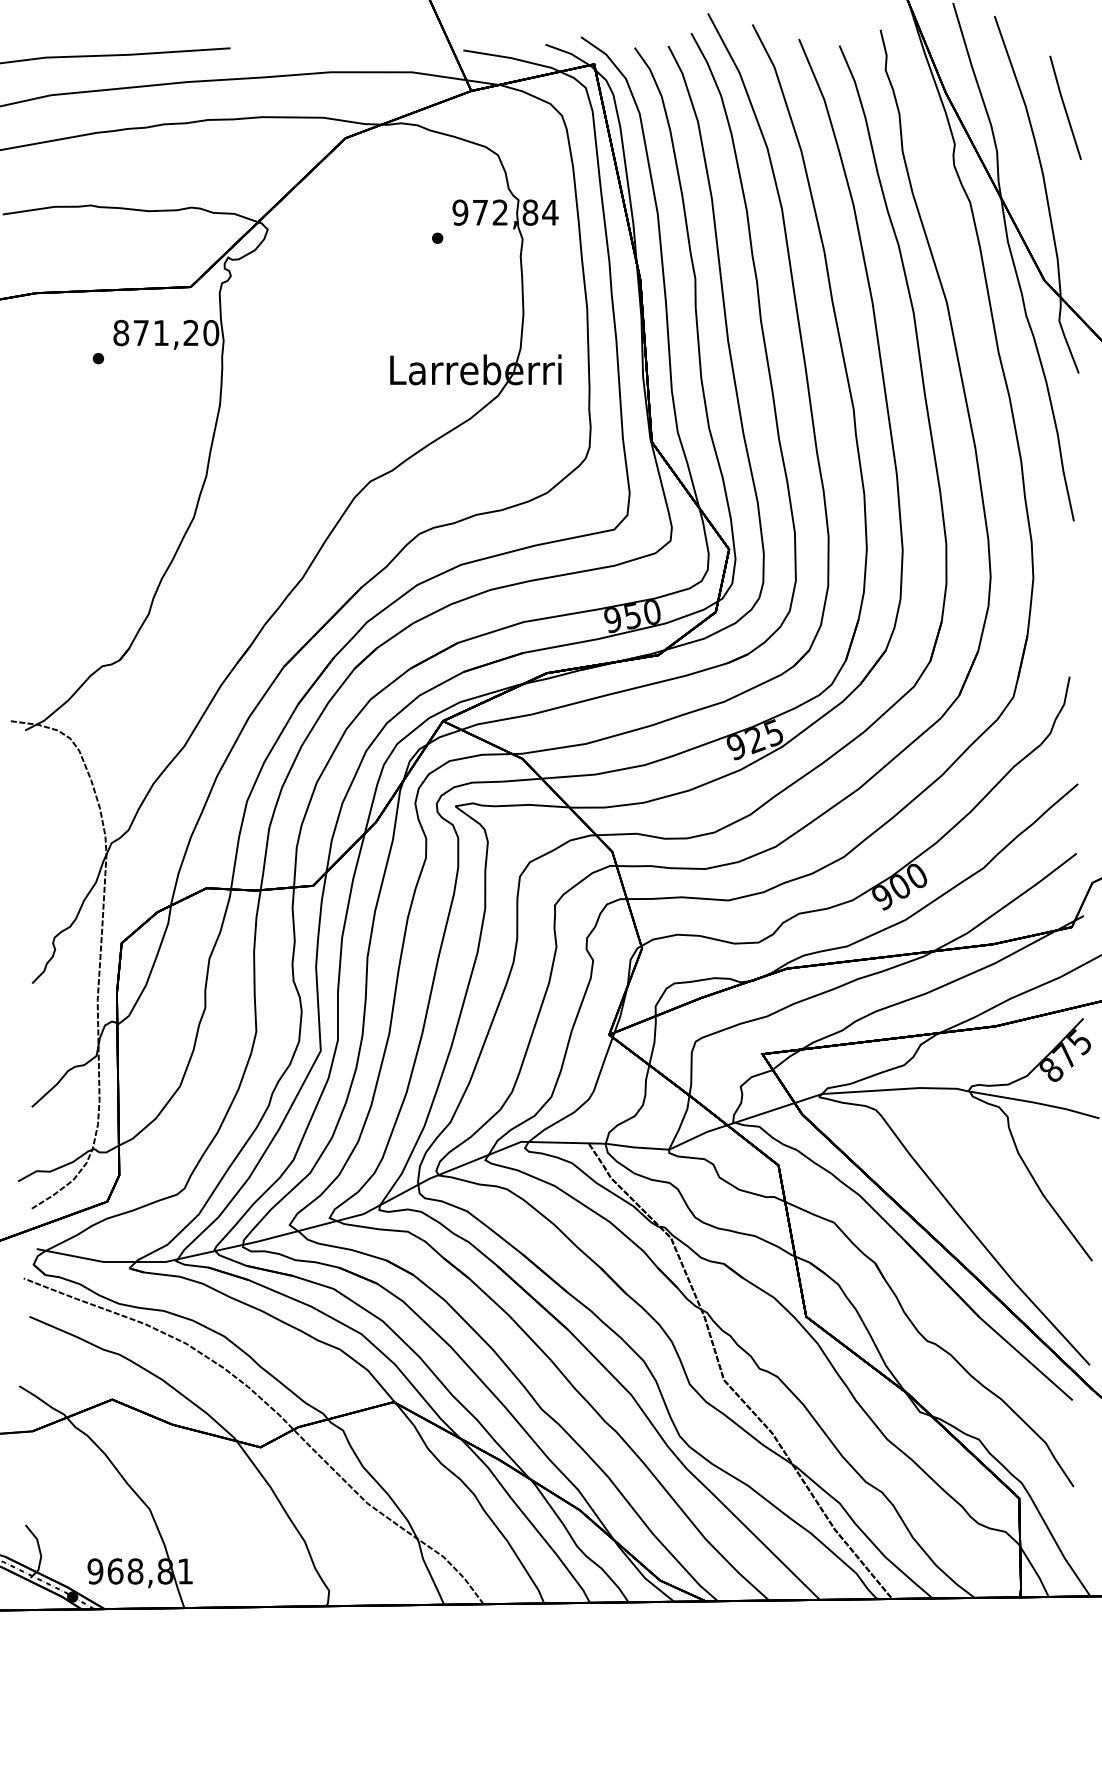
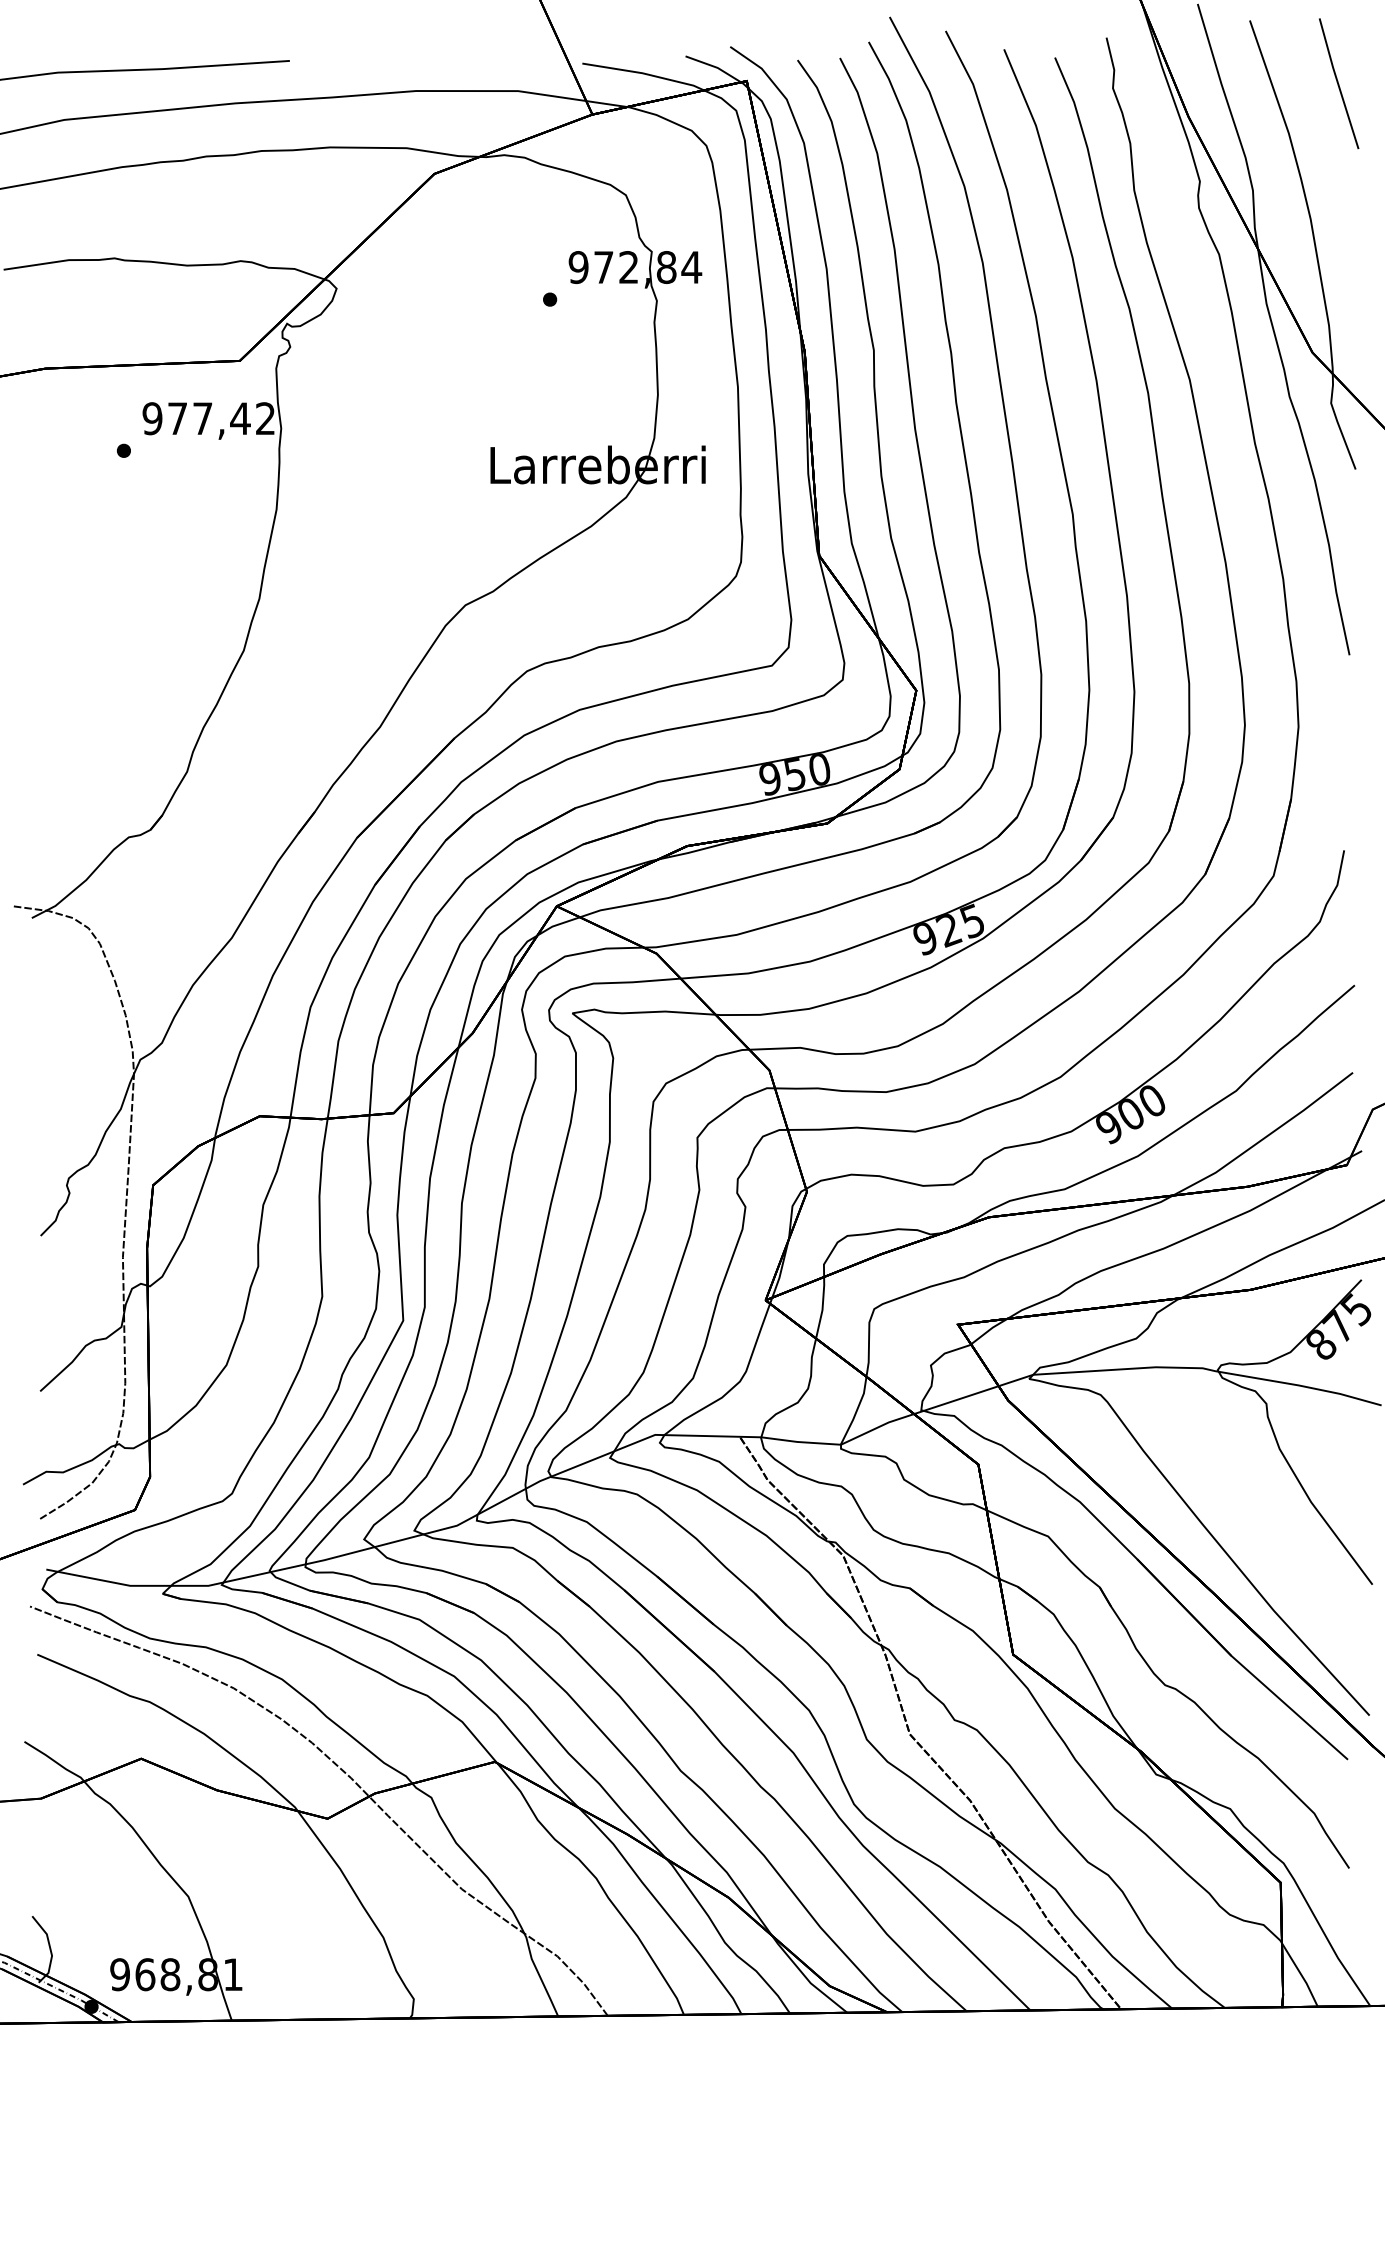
line: (1065, 107) -> (1338, 83), moved
text: (165, 332) -> (208, 418), 871,20 -> 977,42

